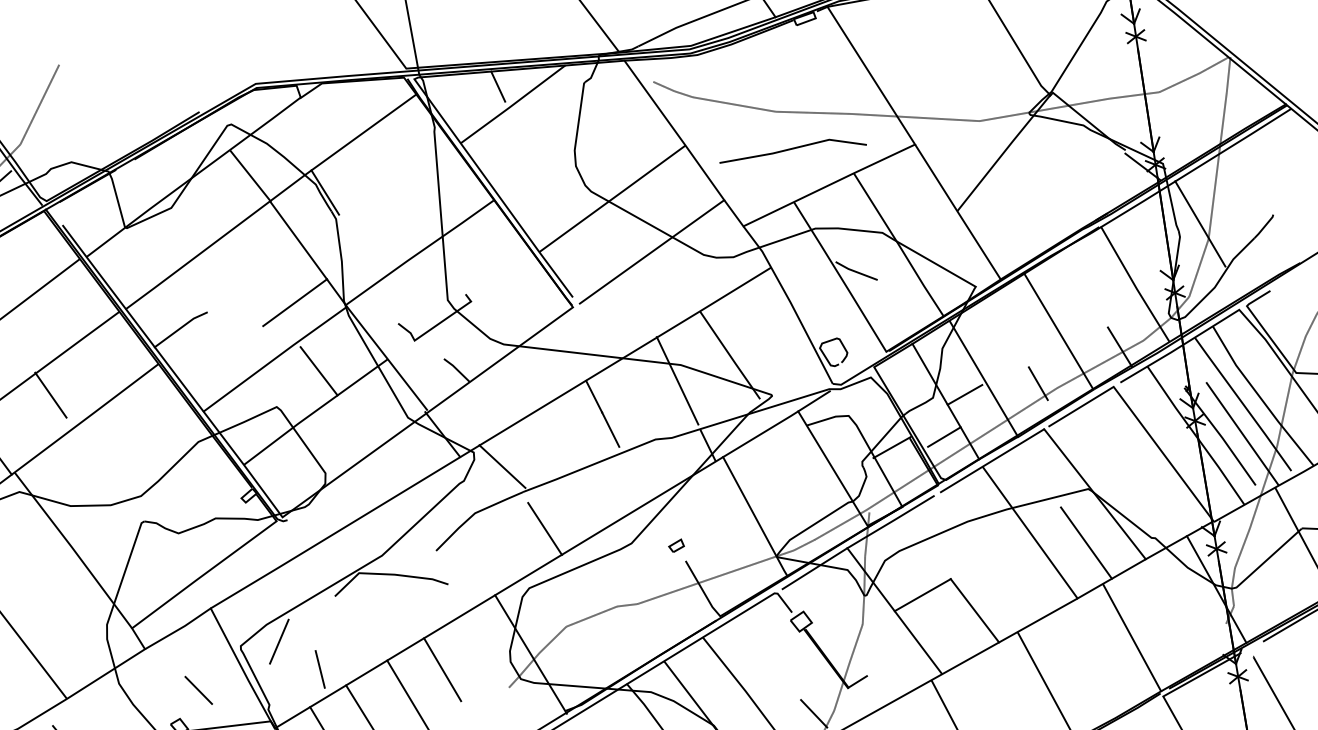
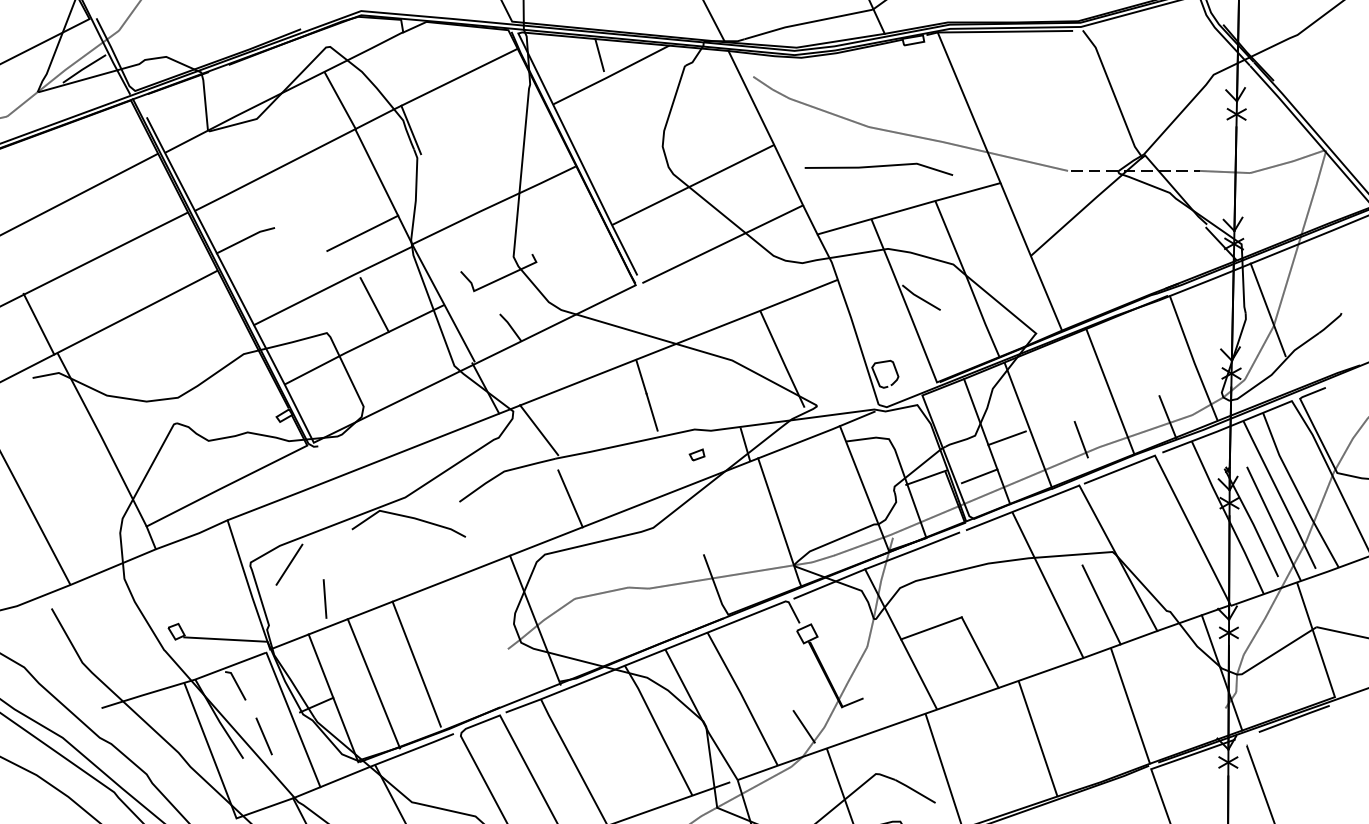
line: (677, 380) -> (726, 375), removed
line: (49, 394) -> (105, 282), removed
part: (675, 545) -> (696, 454), moved
line: (442, 670) -> (445, 620), removed
line: (198, 689) -> (201, 598), removed

